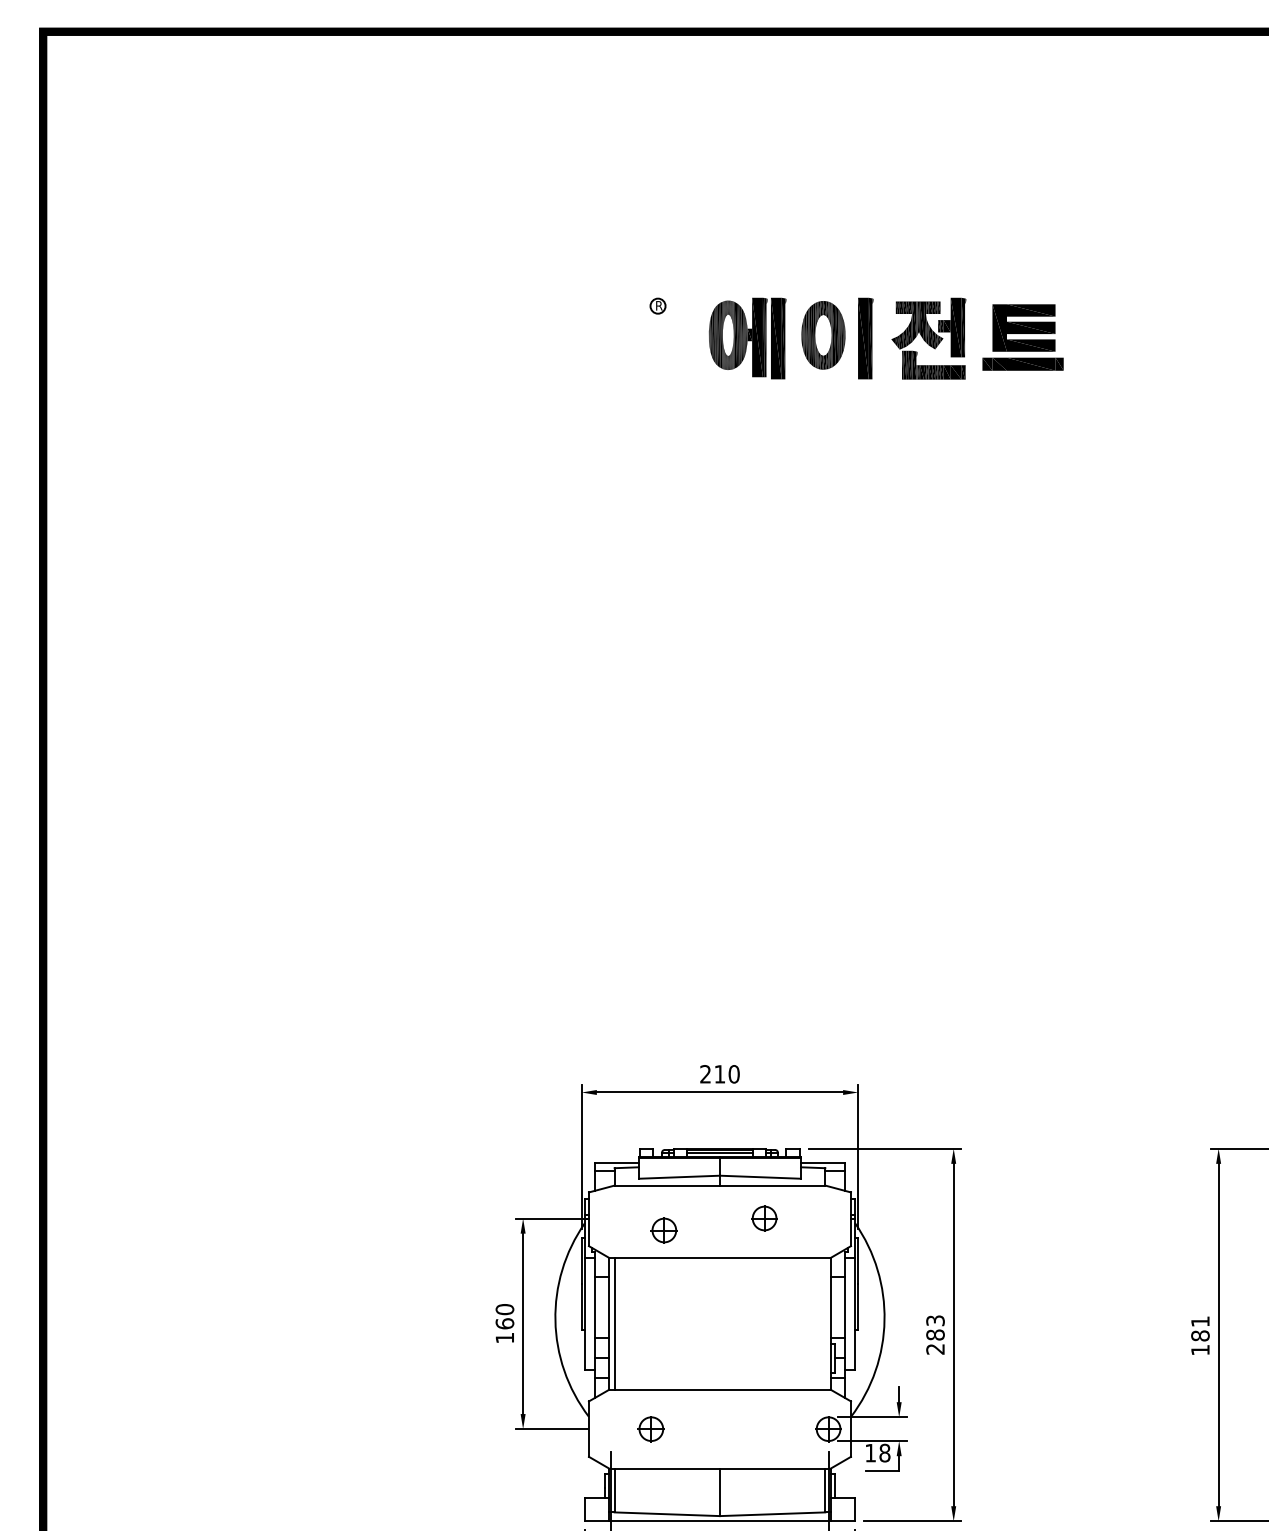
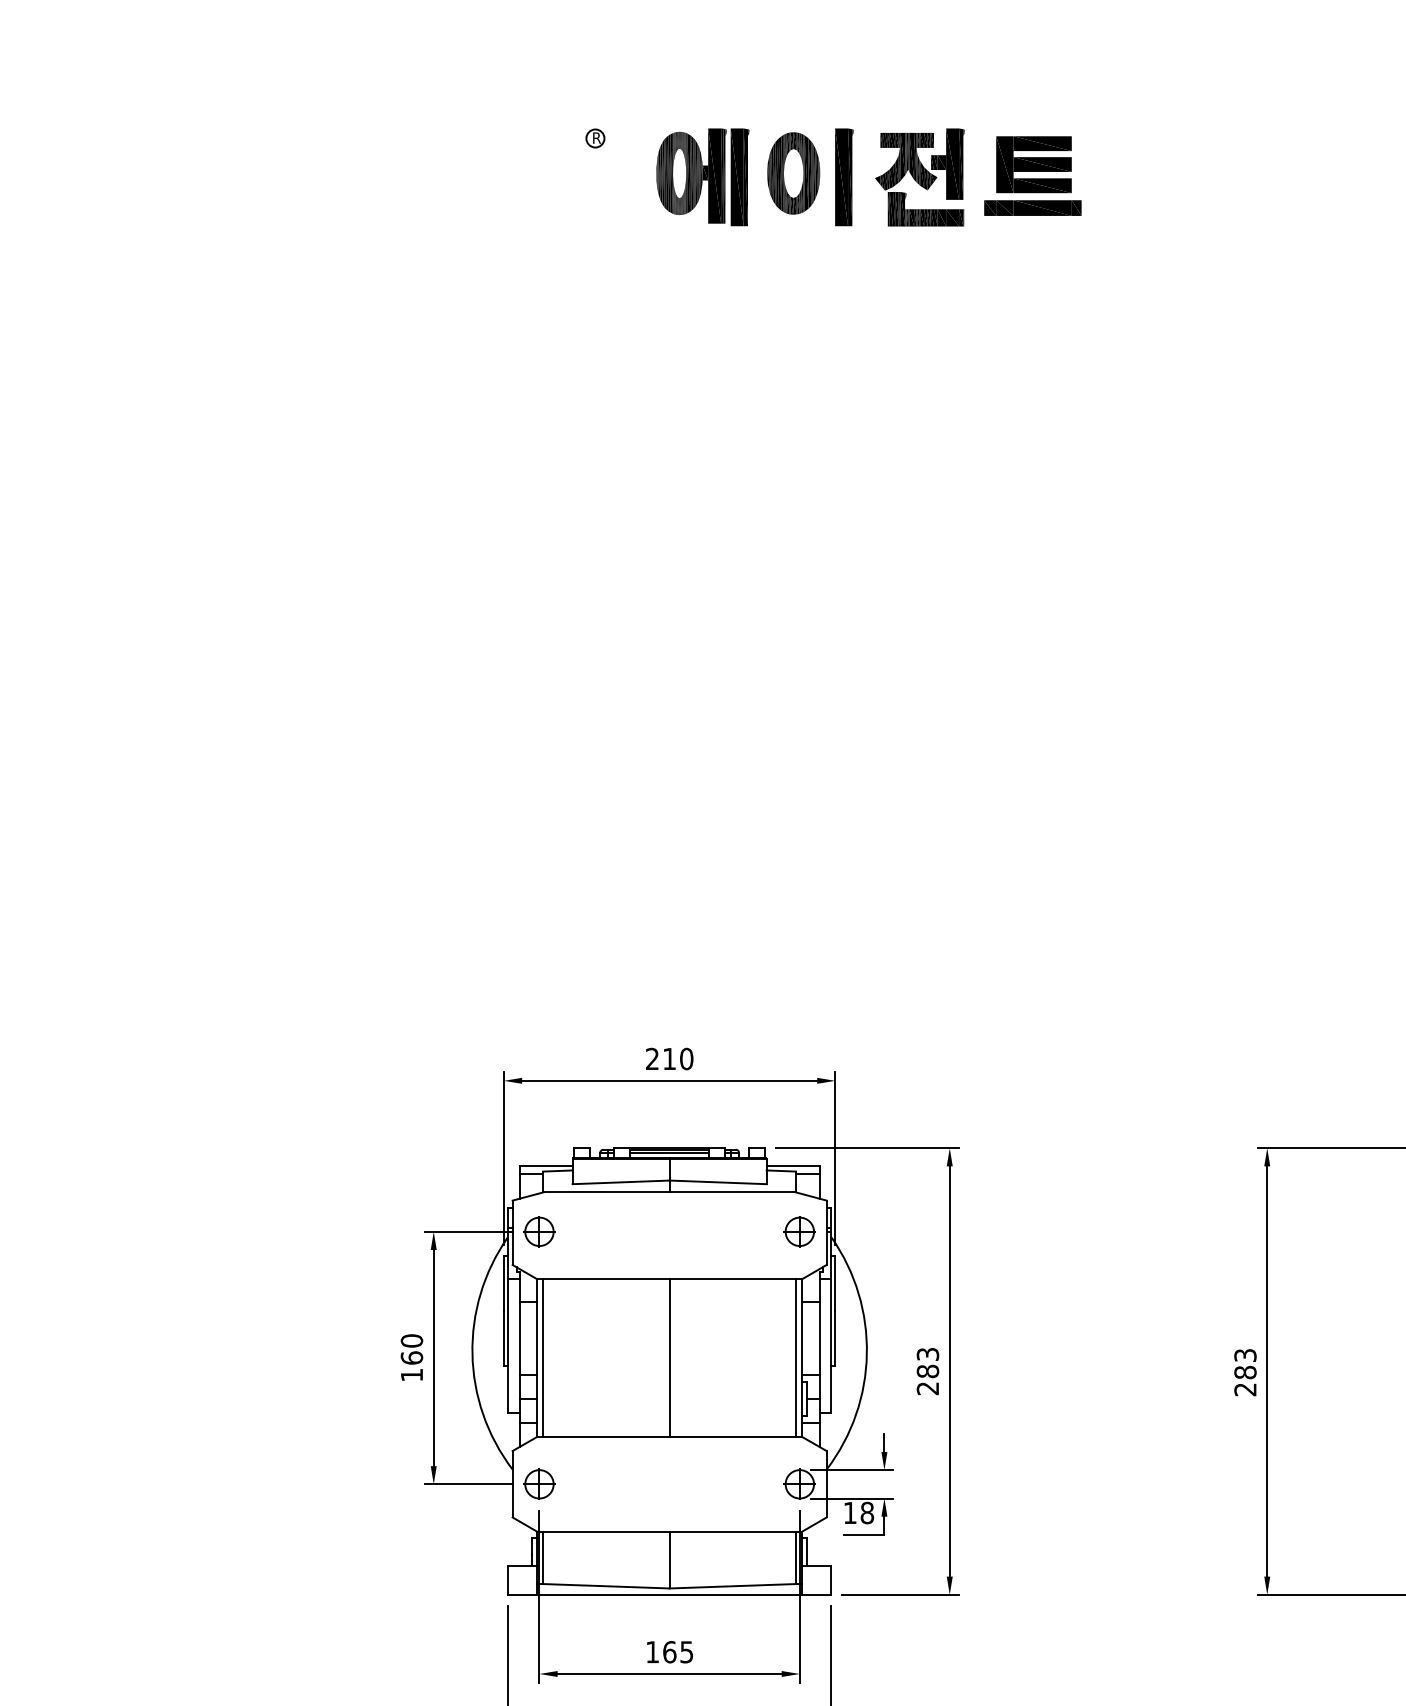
part: (764, 1218) -> (799, 1231), moved
part: (663, 1230) -> (538, 1231), moved
line: (719, 1323) -> (669, 1357), added
line: (825, 1323) -> (796, 1357), added
text: (1200, 1335) -> (1245, 1372), 181 -> 283
part: (650, 1429) -> (538, 1484), moved

